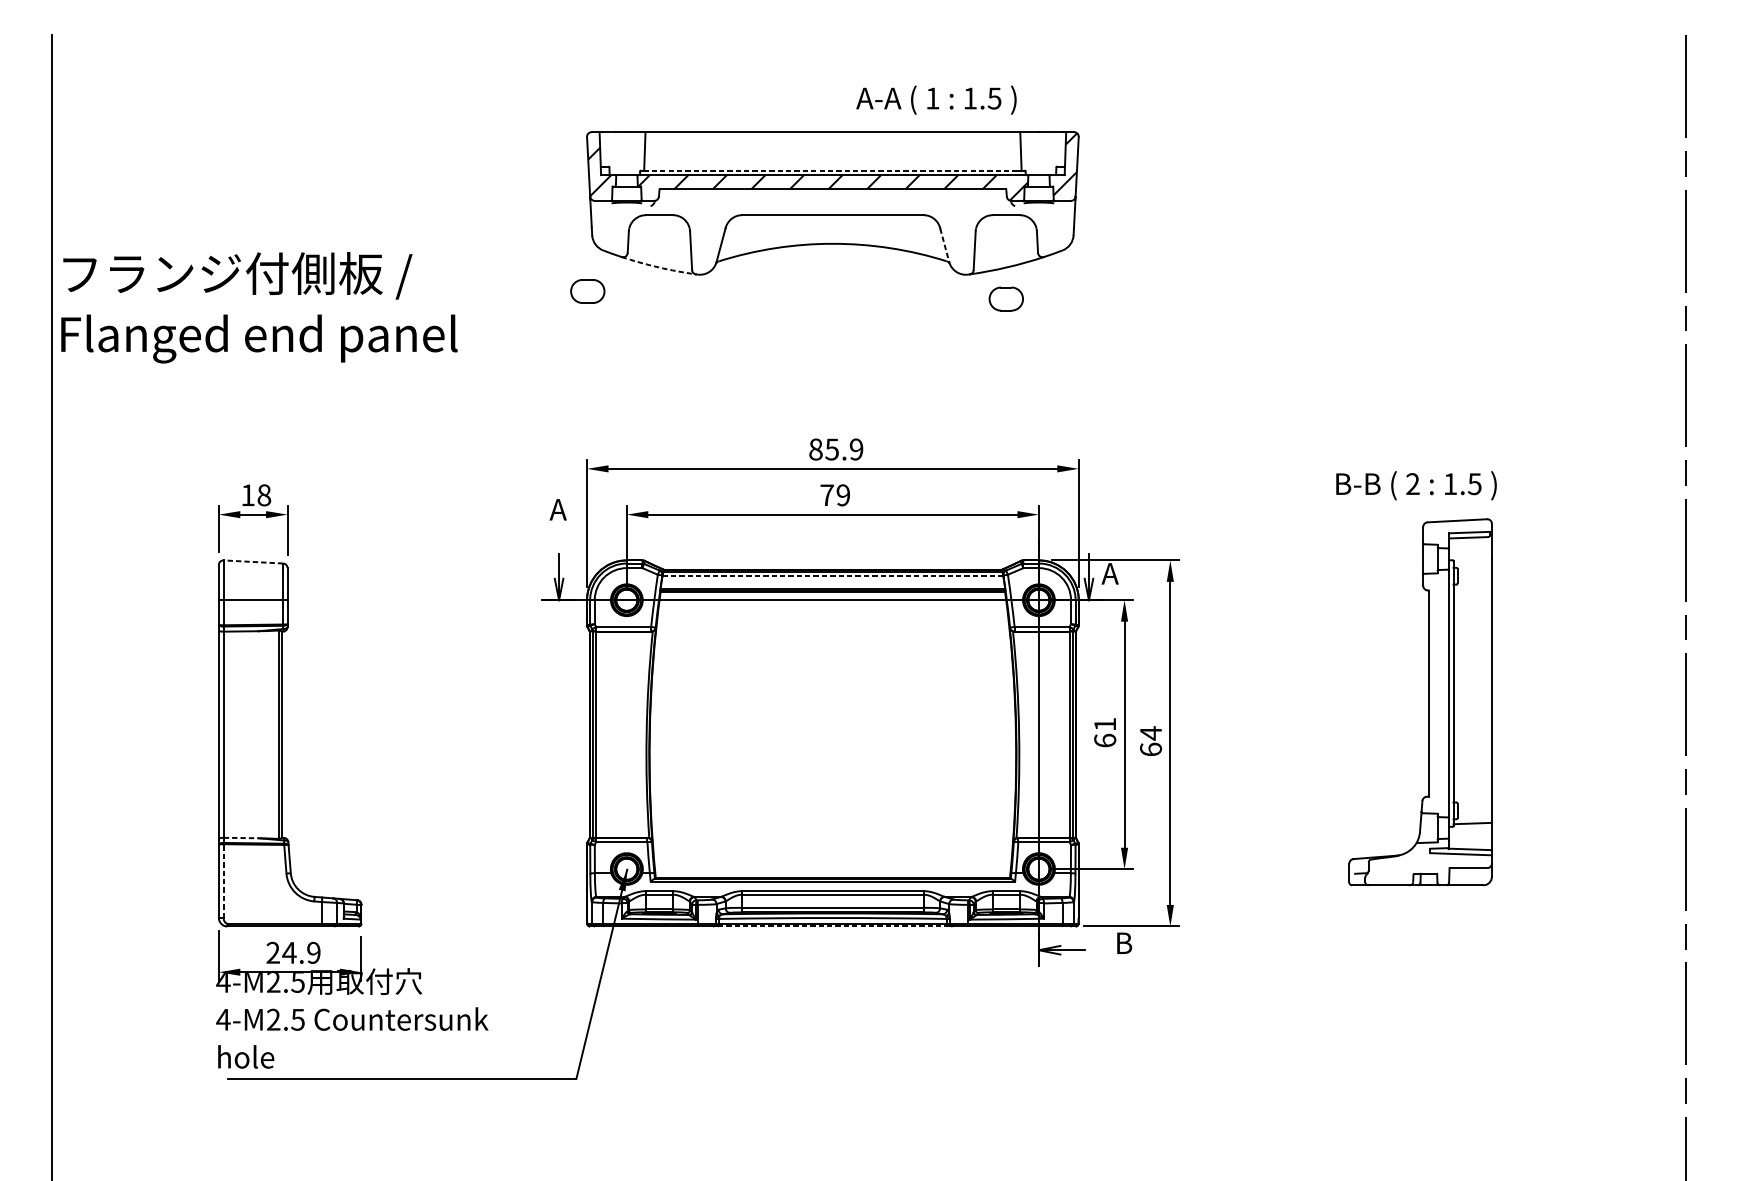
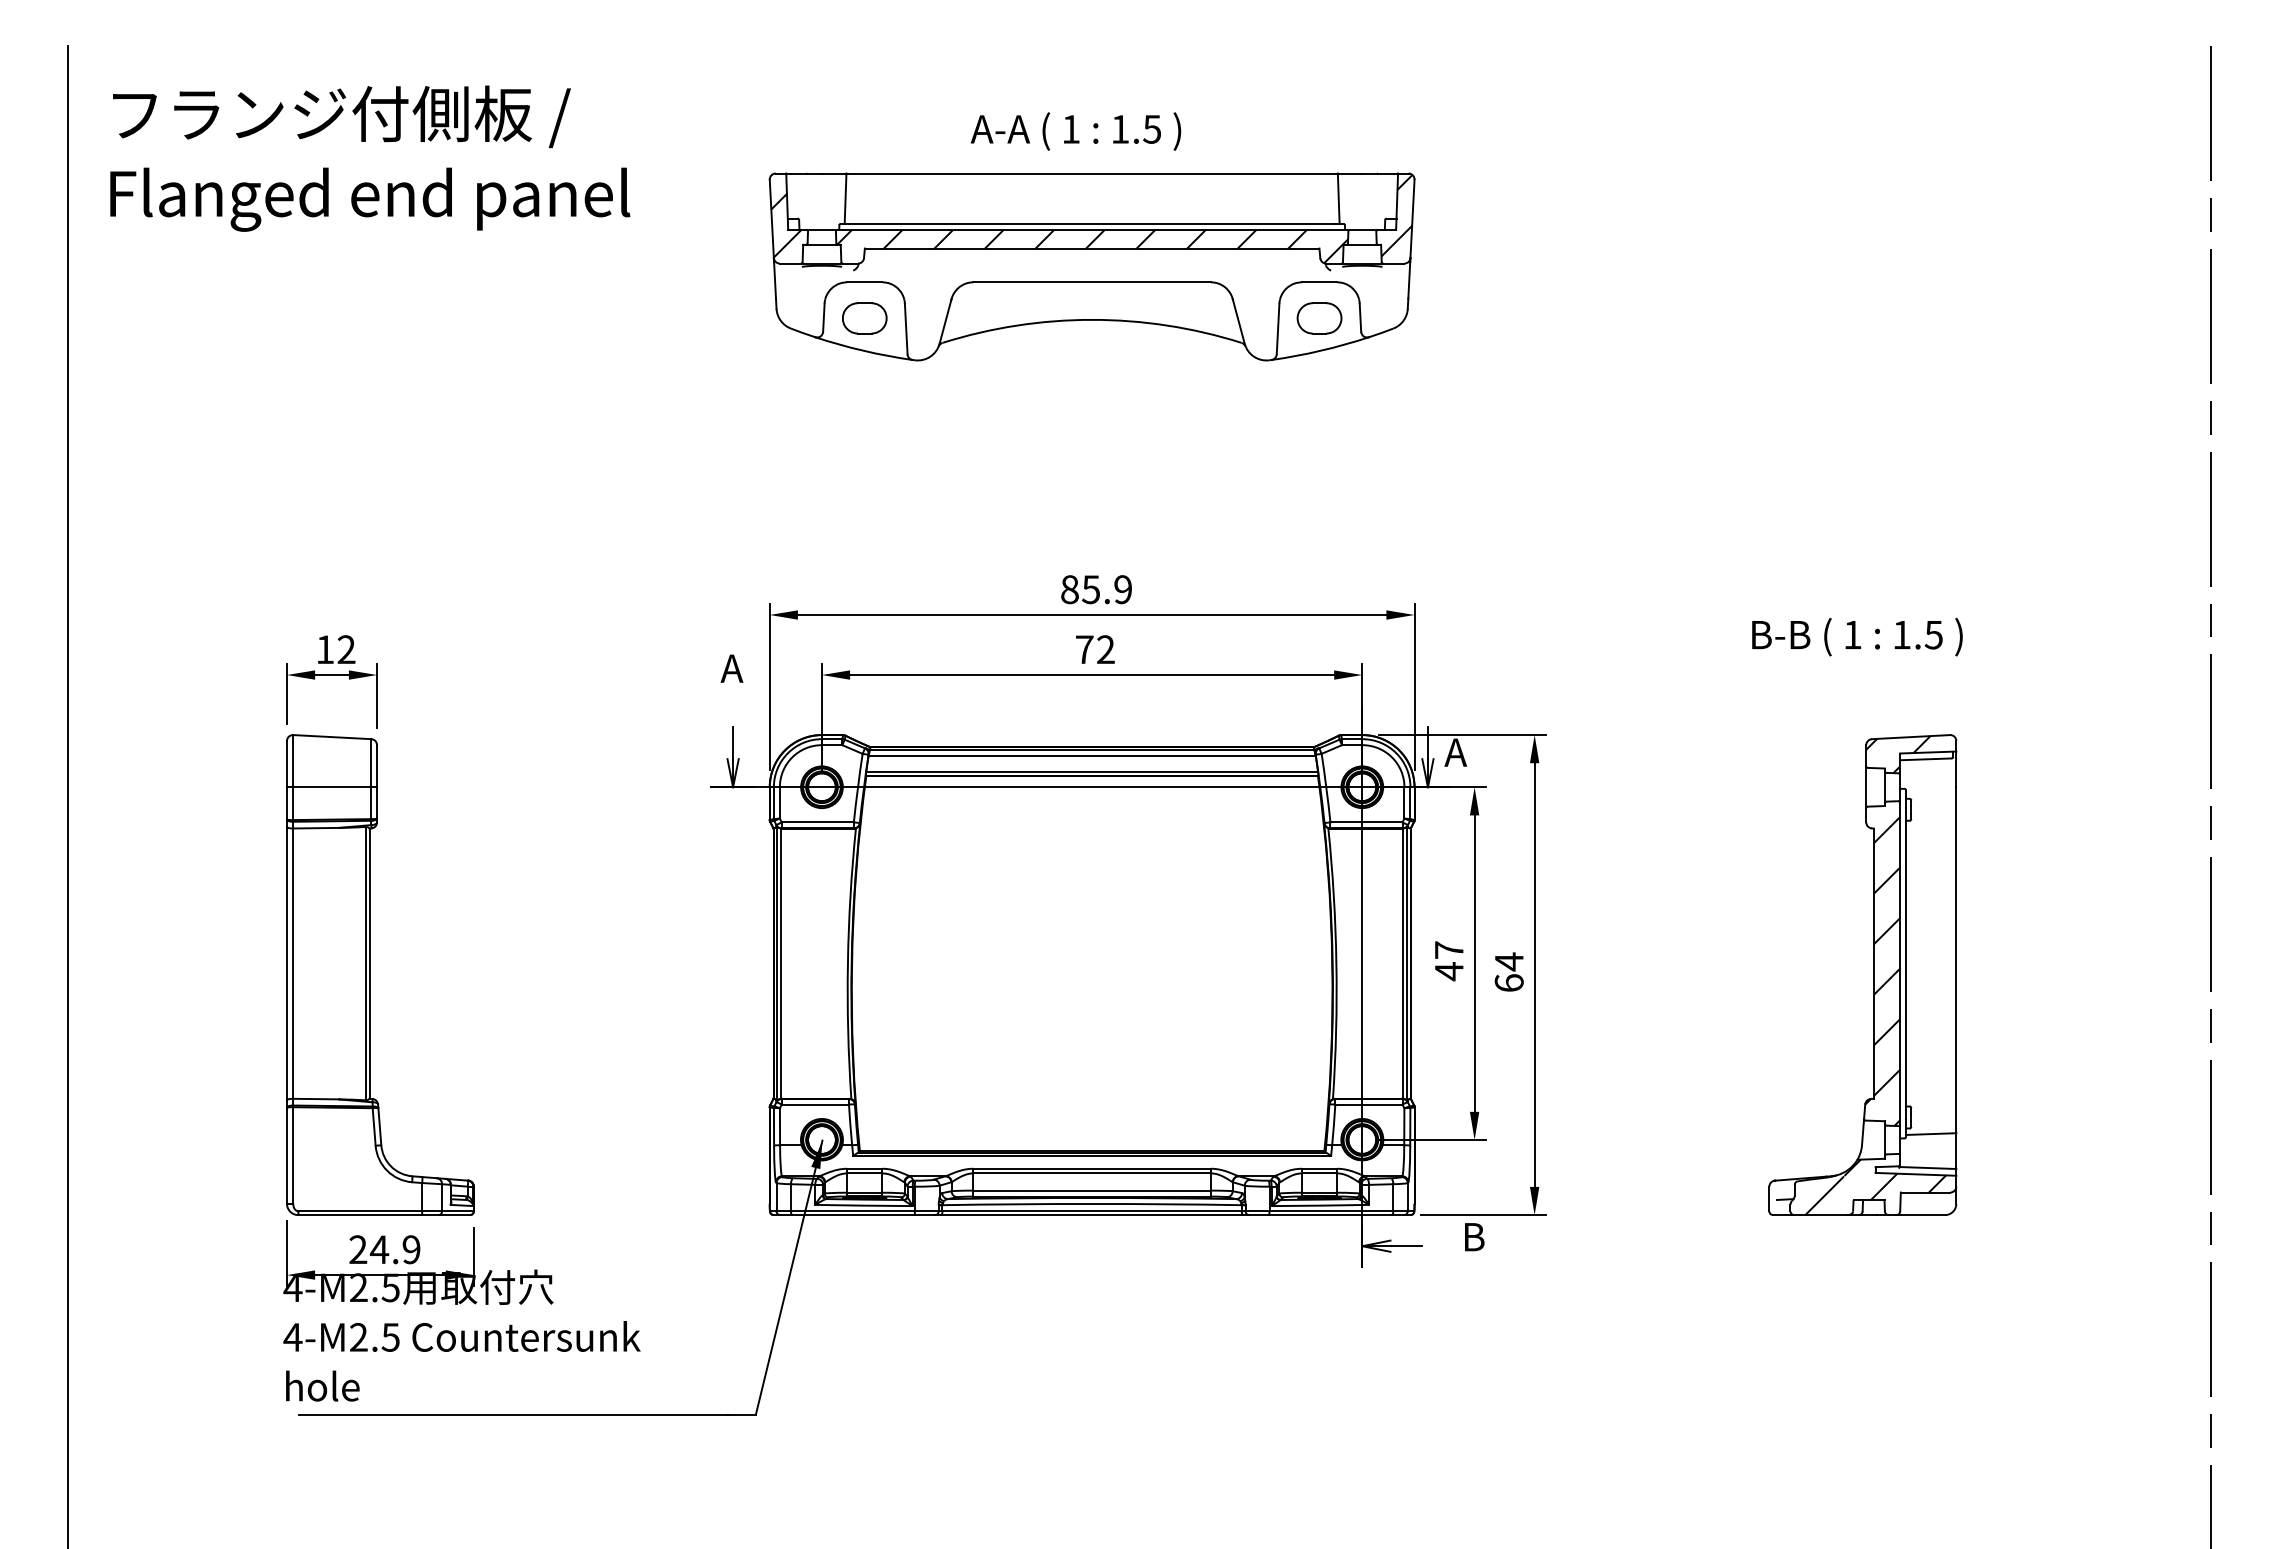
text: (936, 100) -> (1075, 131), moved
line: (832, 170) -> (1091, 223), dashed -> solid
line: (944, 245) -> (1238, 321), dashed -> solid
arc: (658, 267) -> (863, 350), dashed -> solid
part: (587, 291) -> (864, 318), moved
part: (1006, 299) -> (1319, 318), moved
text: (259, 307) -> (370, 158), moved
text: (1412, 483) -> (1852, 634), 2 -> 1
text: (264, 495) -> (346, 649), 18 -> 12
text: (843, 495) -> (1105, 649), 79 -> 72
line: (252, 562) -> (331, 737), dashed -> solid
line: (833, 576) -> (1092, 756), dashed -> solid
part: (1428, 701) -> (1873, 974), moved
text: (1104, 733) -> (1448, 961), 61 -> 47
line: (241, 838) -> (316, 1099), dashed -> solid
line: (223, 881) -> (293, 1155), dashed -> solid
line: (833, 926) -> (1092, 1215), dashed -> solid

